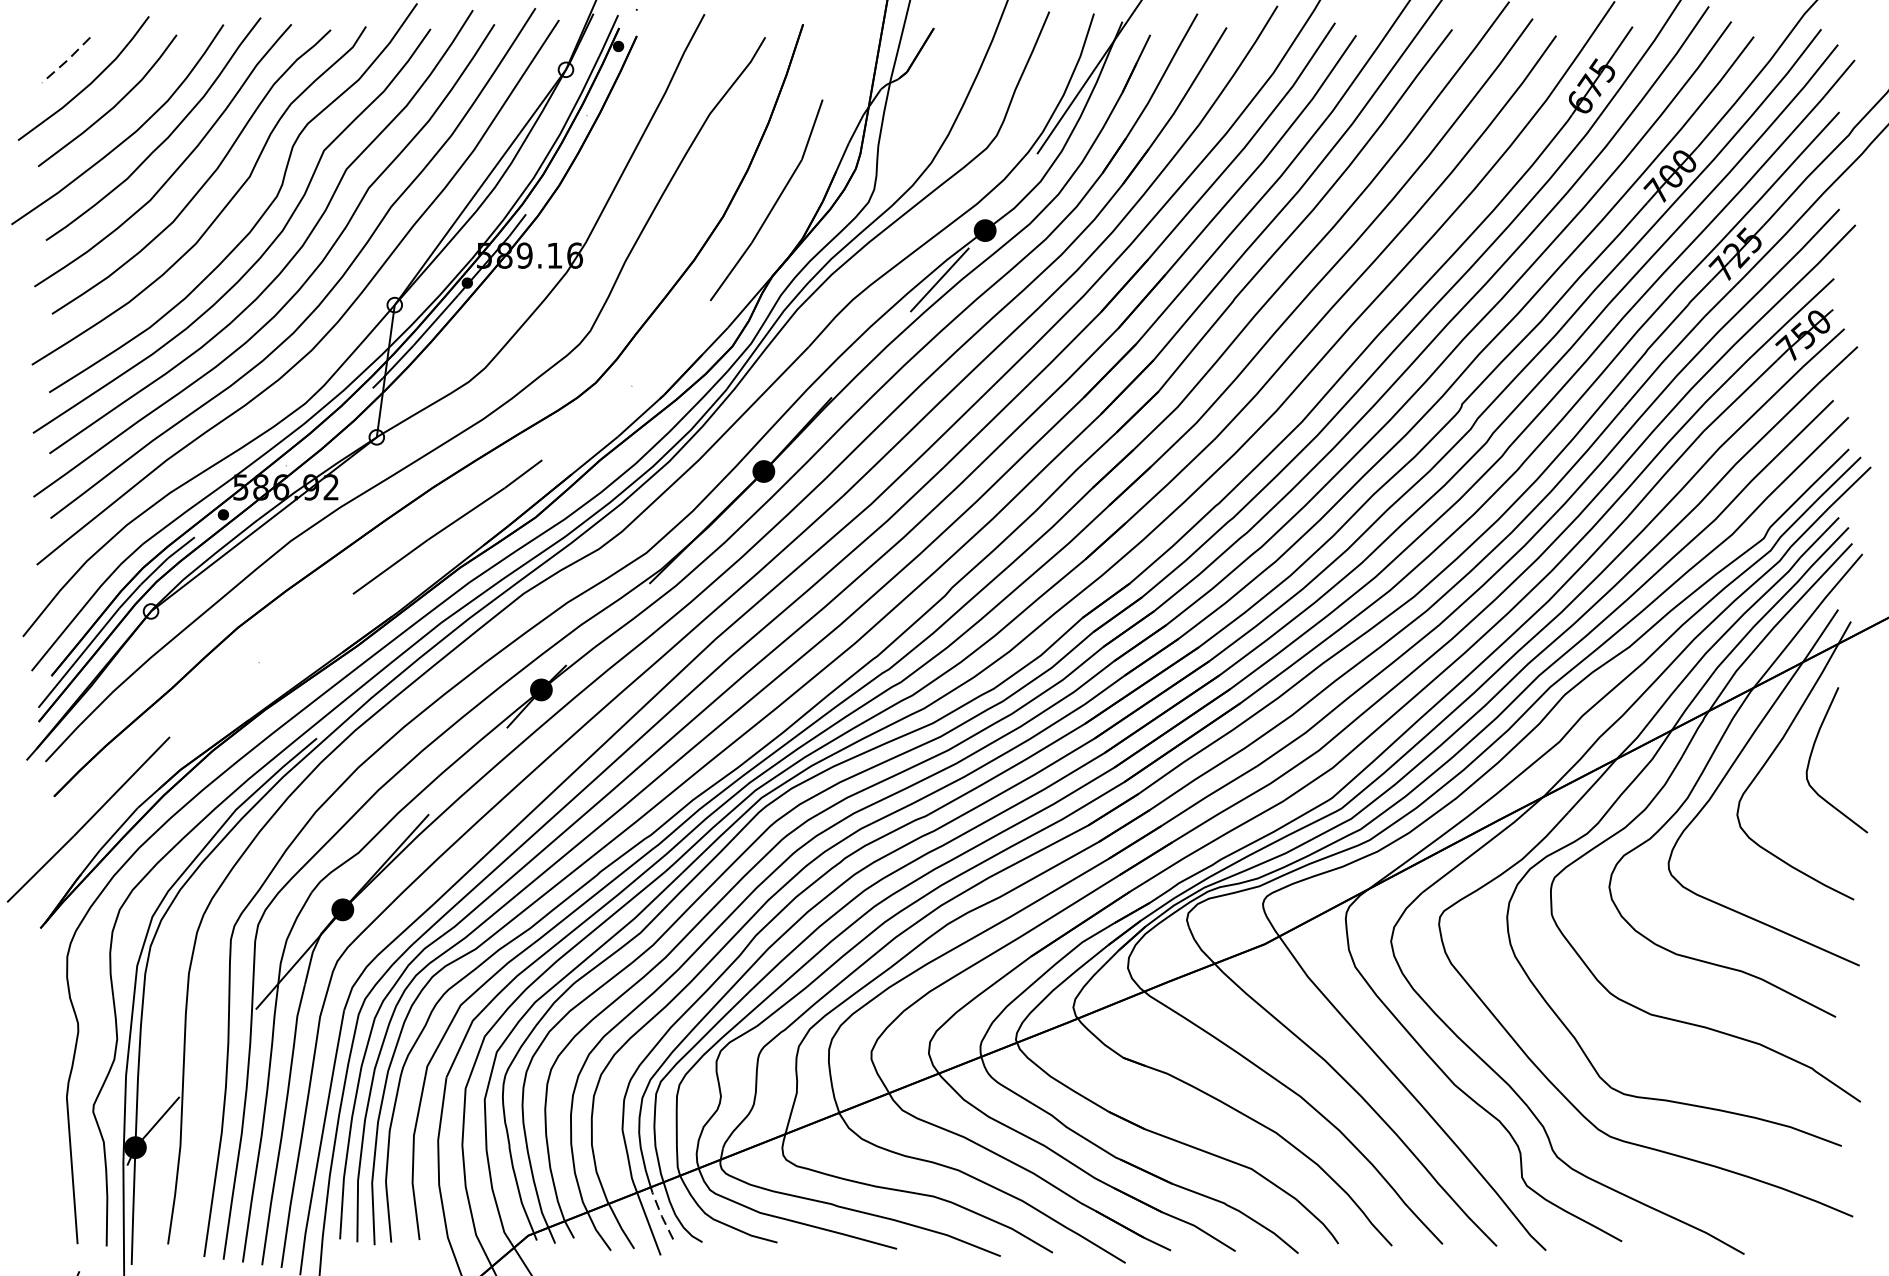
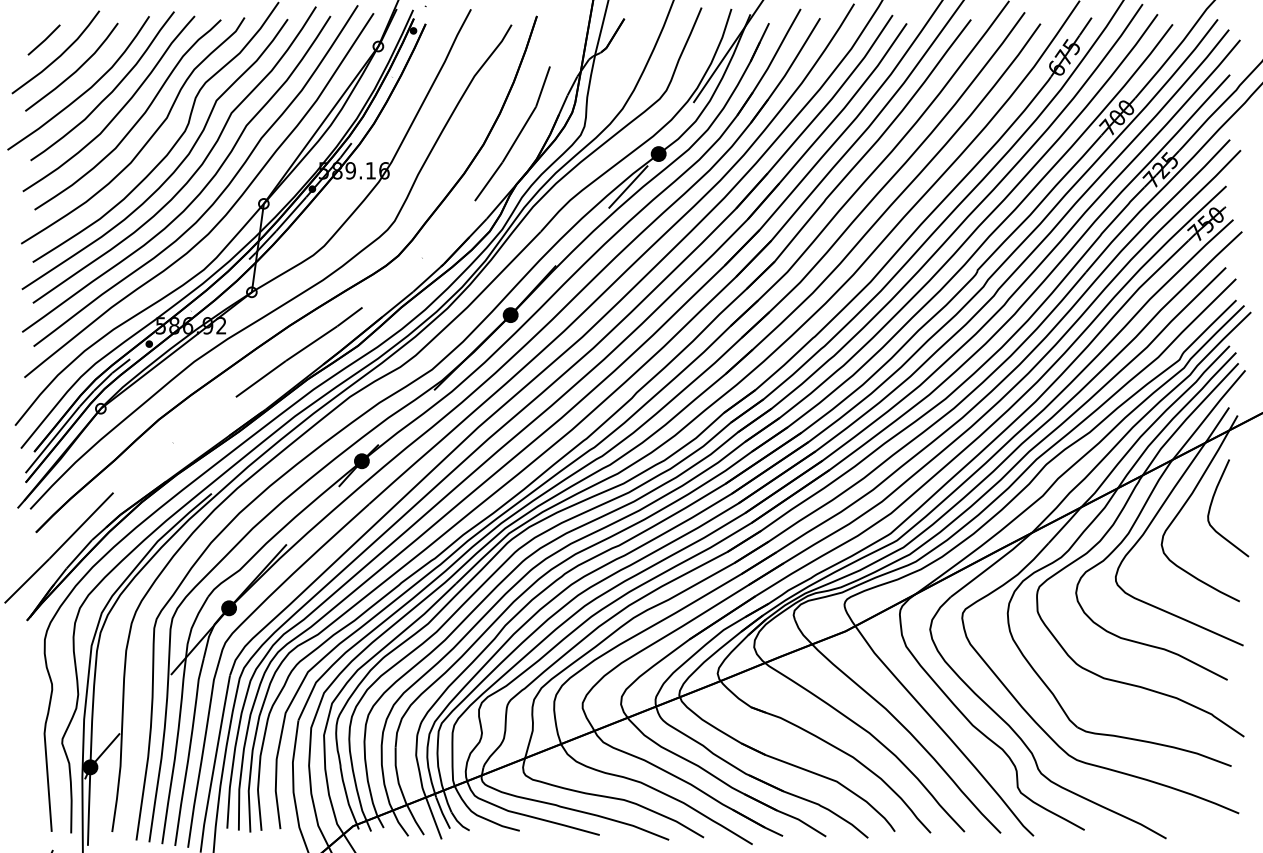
line: (68, 60) -> (45, 40), dashed -> solid
line: (661, 1216) -> (442, 813), dashed -> solid

